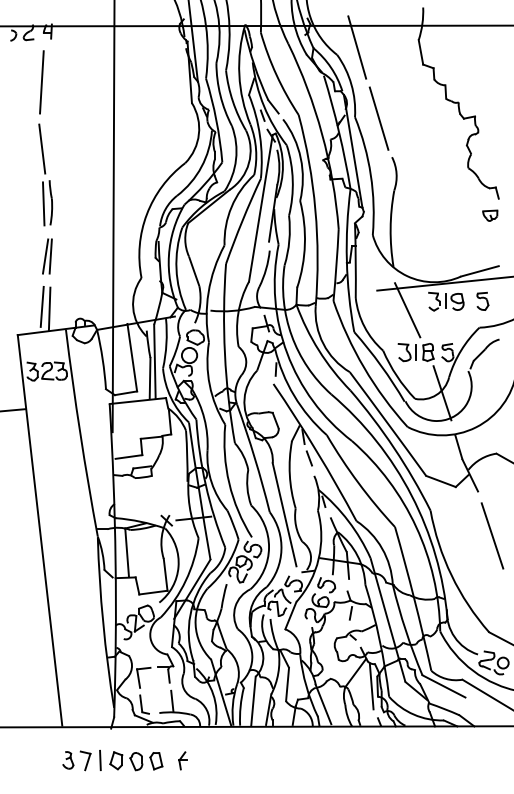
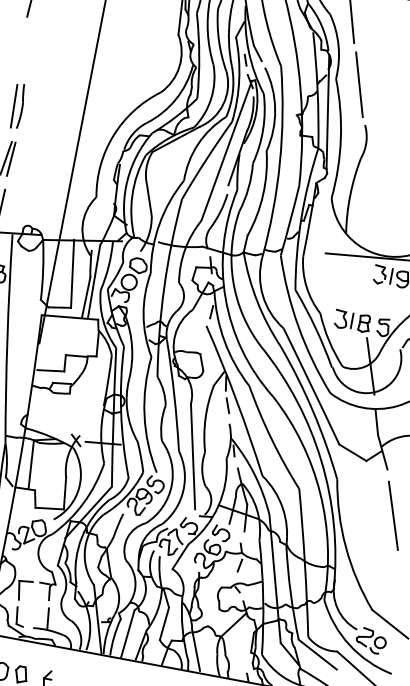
line: (42, 148) -> (23, 51), removed
line: (407, 310) -> (351, 278), removed
line: (371, 686) -> (246, 641), removed

